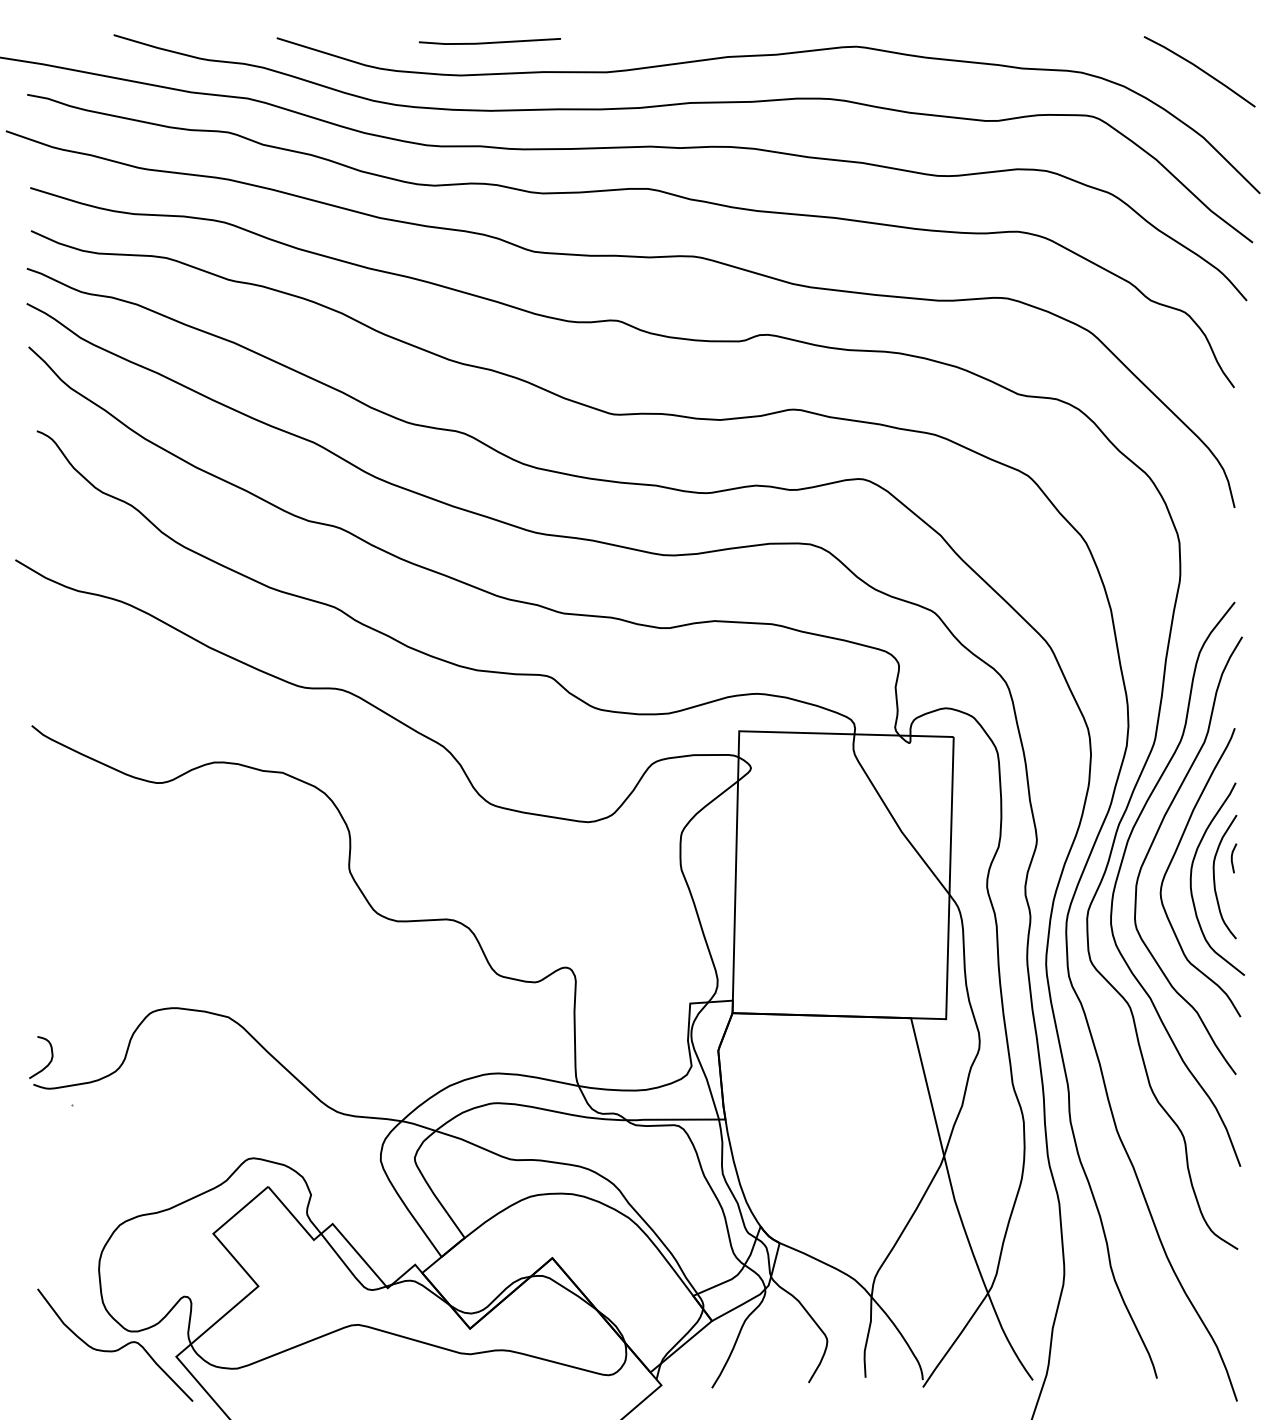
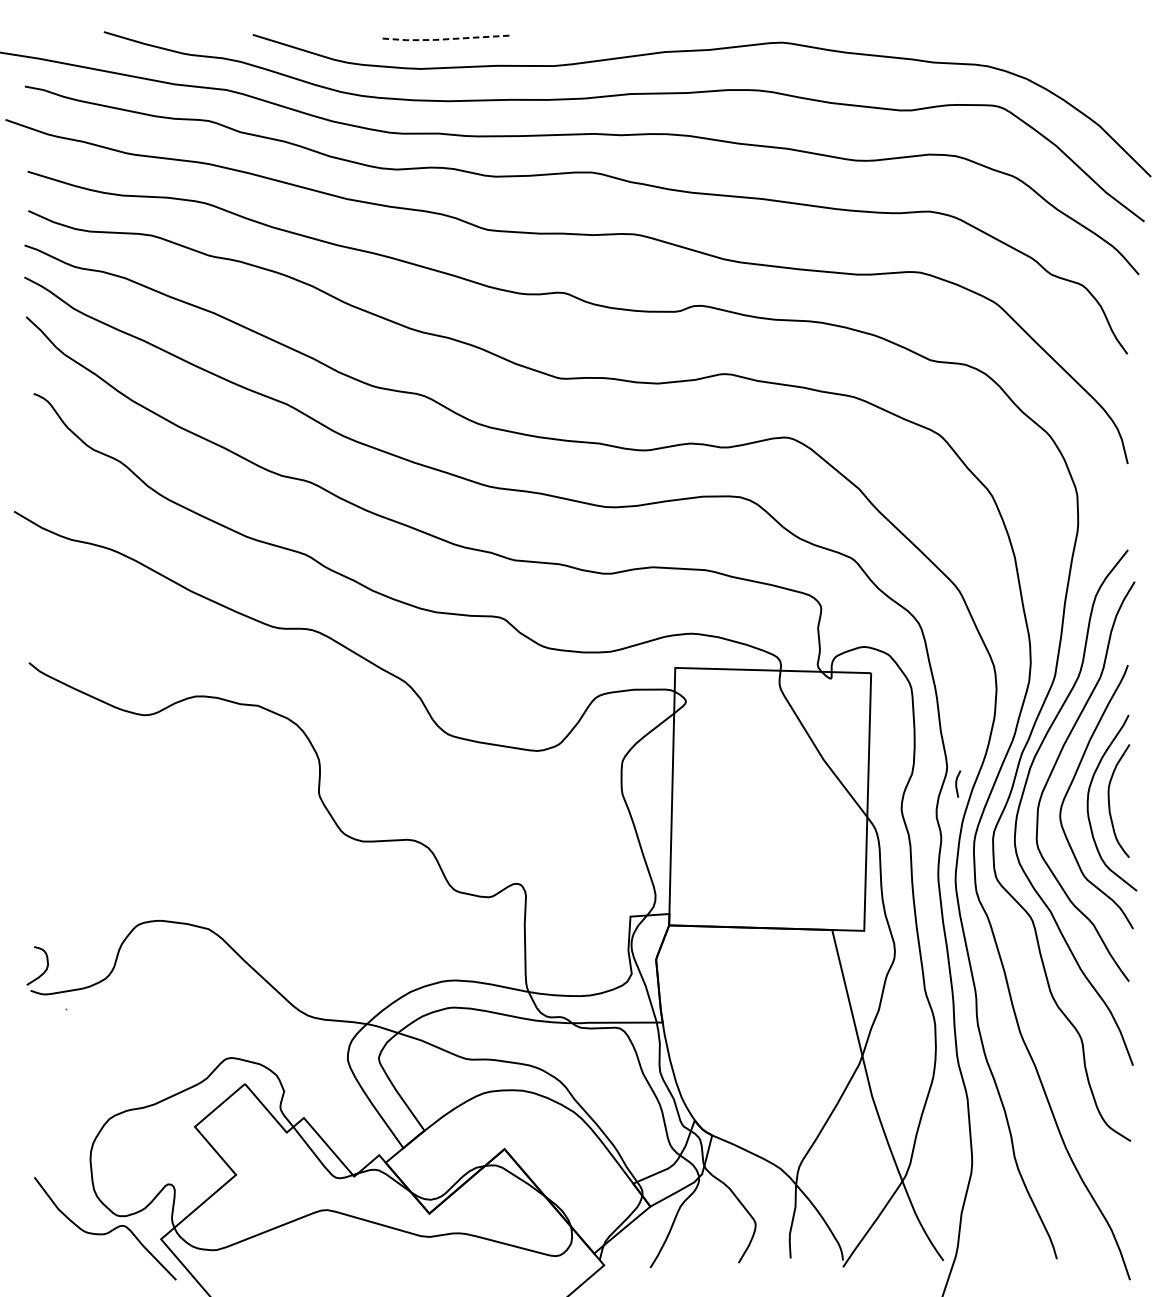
line: (488, 43) -> (446, 39), solid -> dashed
line: (1200, 70) -> (1096, 64), removed
line: (1232, 858) -> (956, 784), moved

